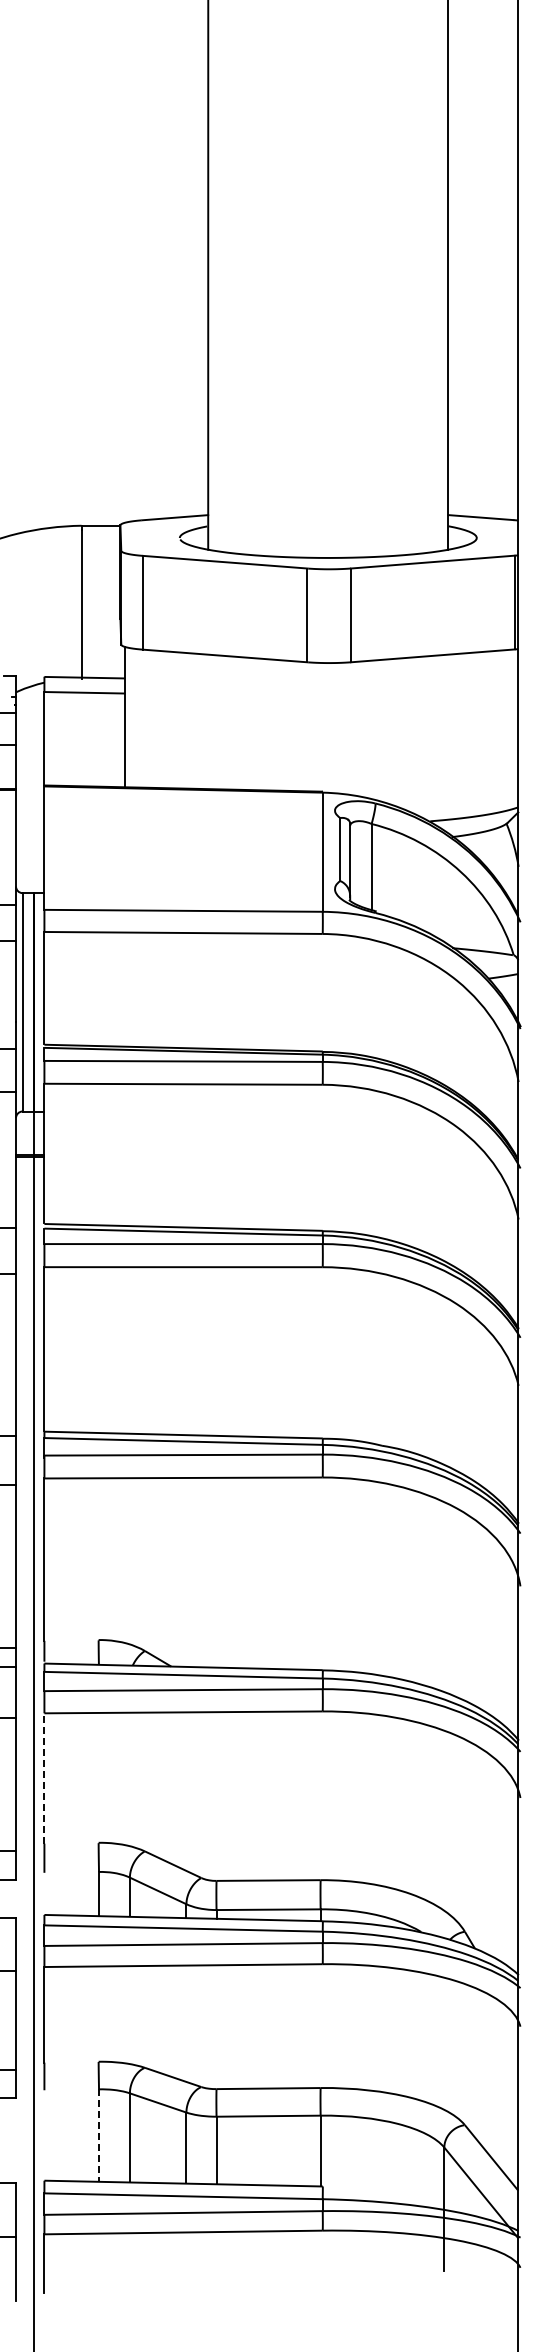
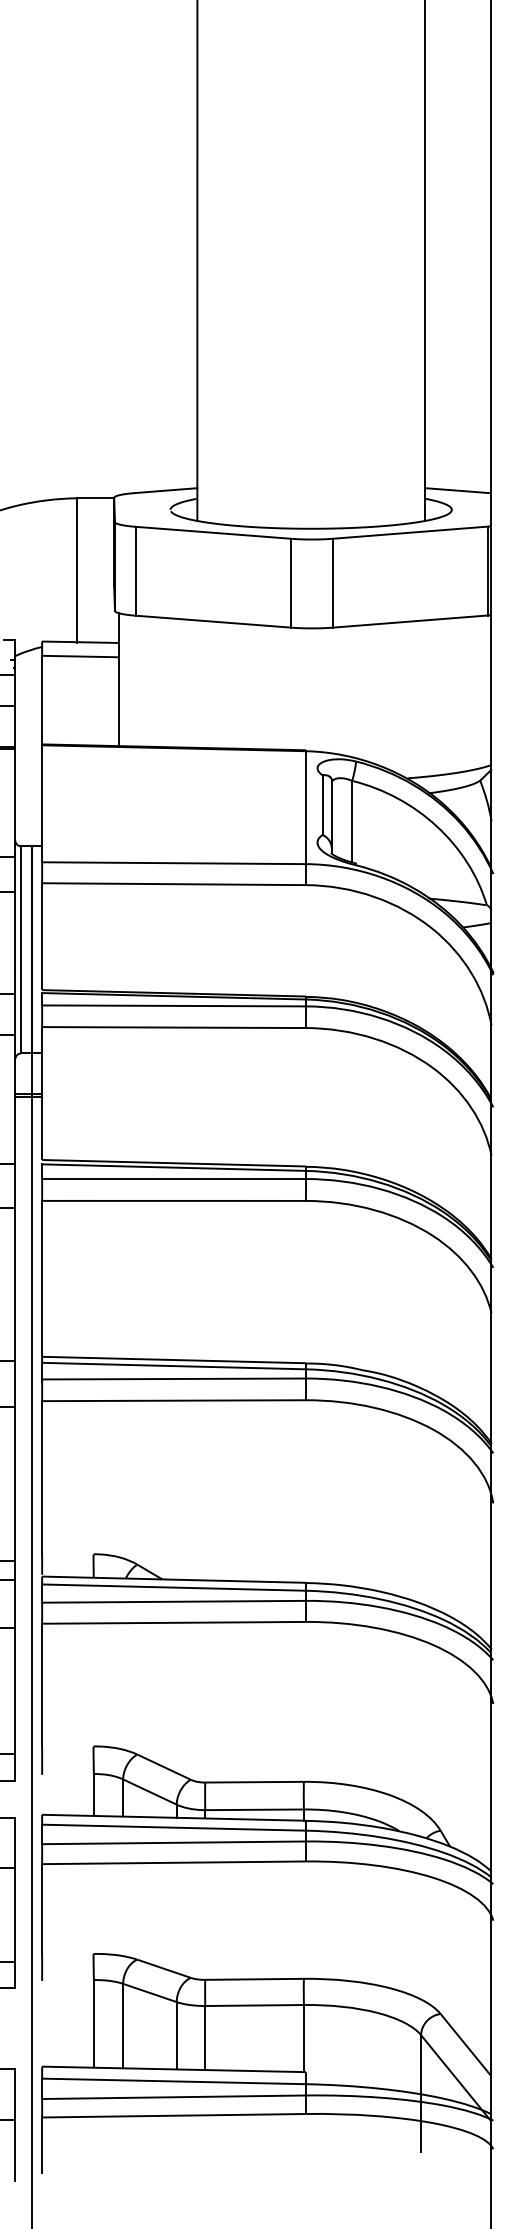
line: (44, 1778) -> (42, 1685), dashed -> solid
line: (99, 2135) -> (94, 2023), dashed -> solid

